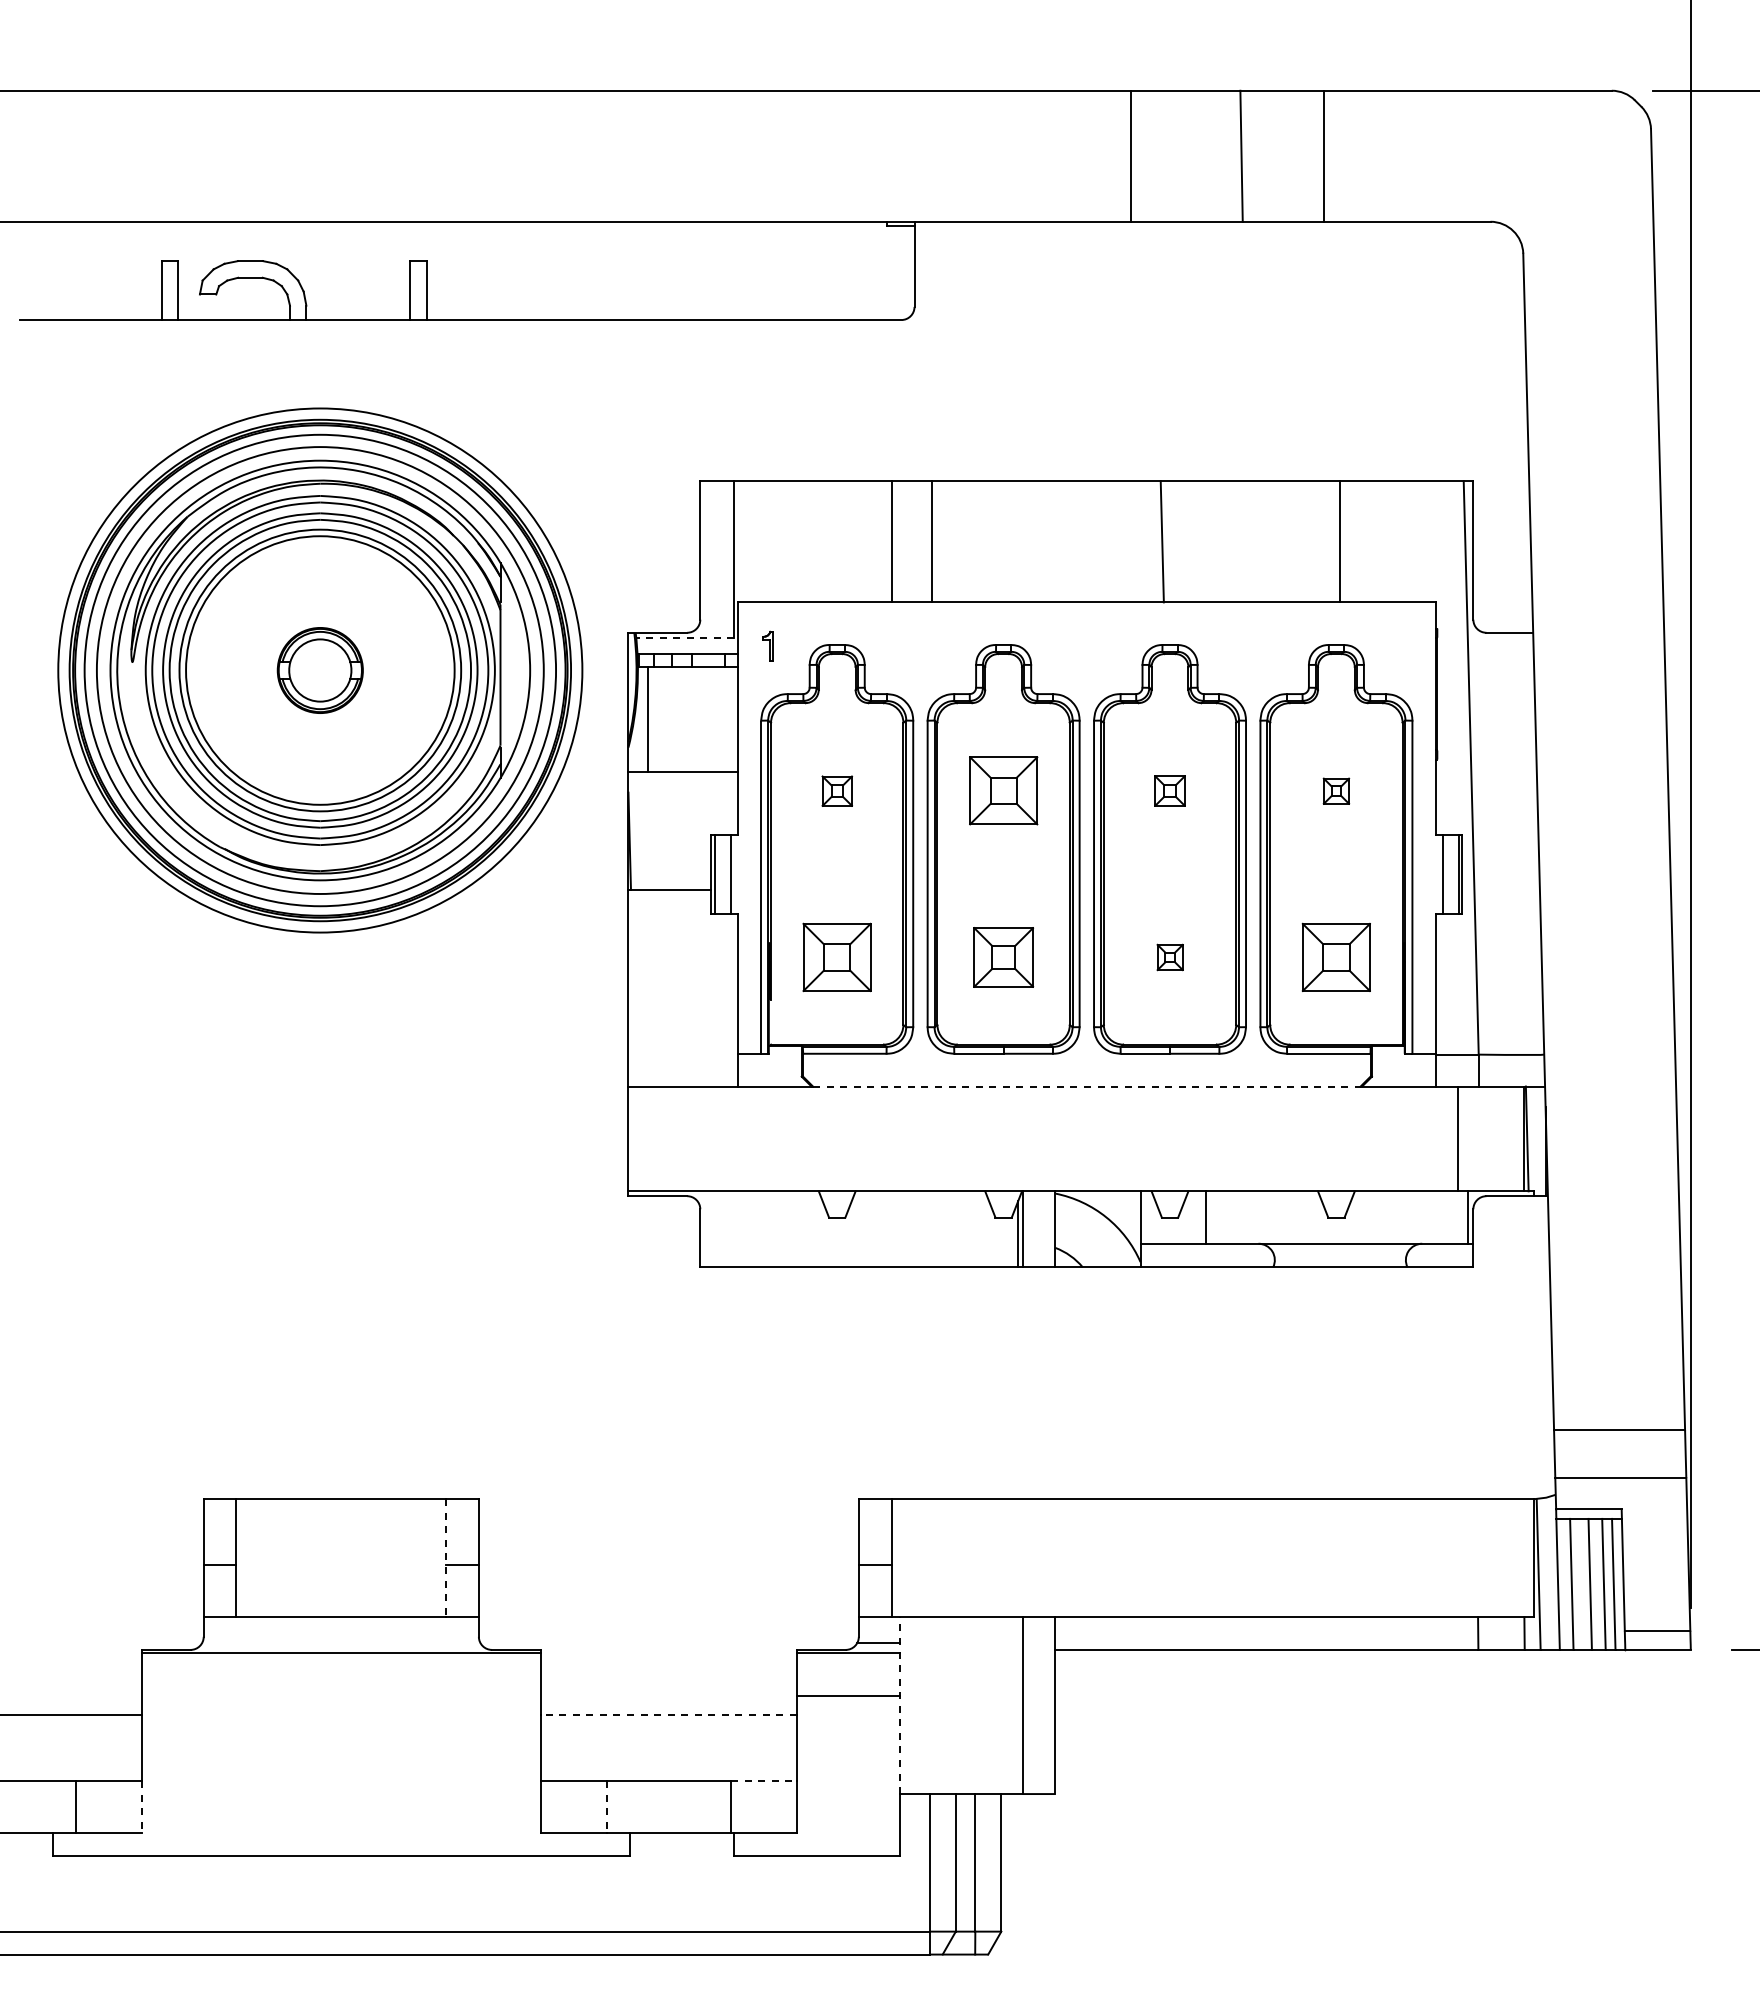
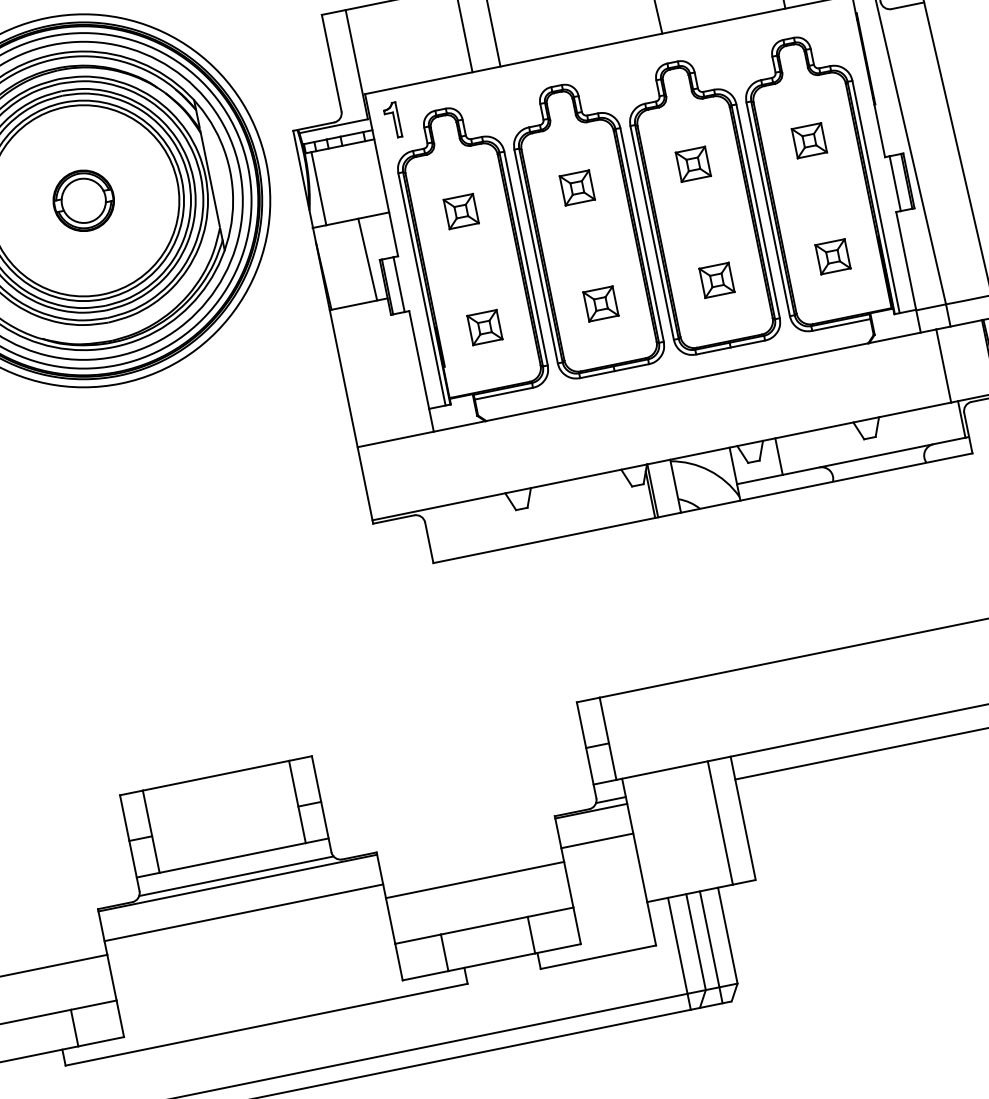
line: (684, 637) -> (333, 126), dashed -> solid
part: (767, 646) -> (392, 120), size x1.67
part: (1169, 790) -> (692, 164), size x1.43
part: (837, 791) -> (461, 211), size x1.43
part: (1003, 791) -> (577, 188), size x0.62
part: (1336, 791) -> (809, 141), size x1.67
line: (694, 830) -> (367, 259), added
part: (837, 957) -> (485, 327), size x0.62
part: (1003, 957) -> (600, 304), size x0.71
part: (1170, 957) -> (717, 280), size x1.67
part: (1336, 957) -> (833, 256), size x0.62
line: (1086, 1086) -> (677, 382), dashed -> solid
line: (446, 1558) -> (297, 802), dashed -> solid
line: (340, 1643) -> (235, 876), added
line: (341, 1695) -> (243, 912), added
line: (899, 1705) -> (634, 840), dashed -> solid
line: (668, 1715) -> (474, 880), dashed -> solid
line: (763, 1780) -> (550, 911), dashed -> solid
line: (141, 1807) -> (120, 1019), dashed -> solid
line: (606, 1807) -> (444, 953), dashed -> solid

